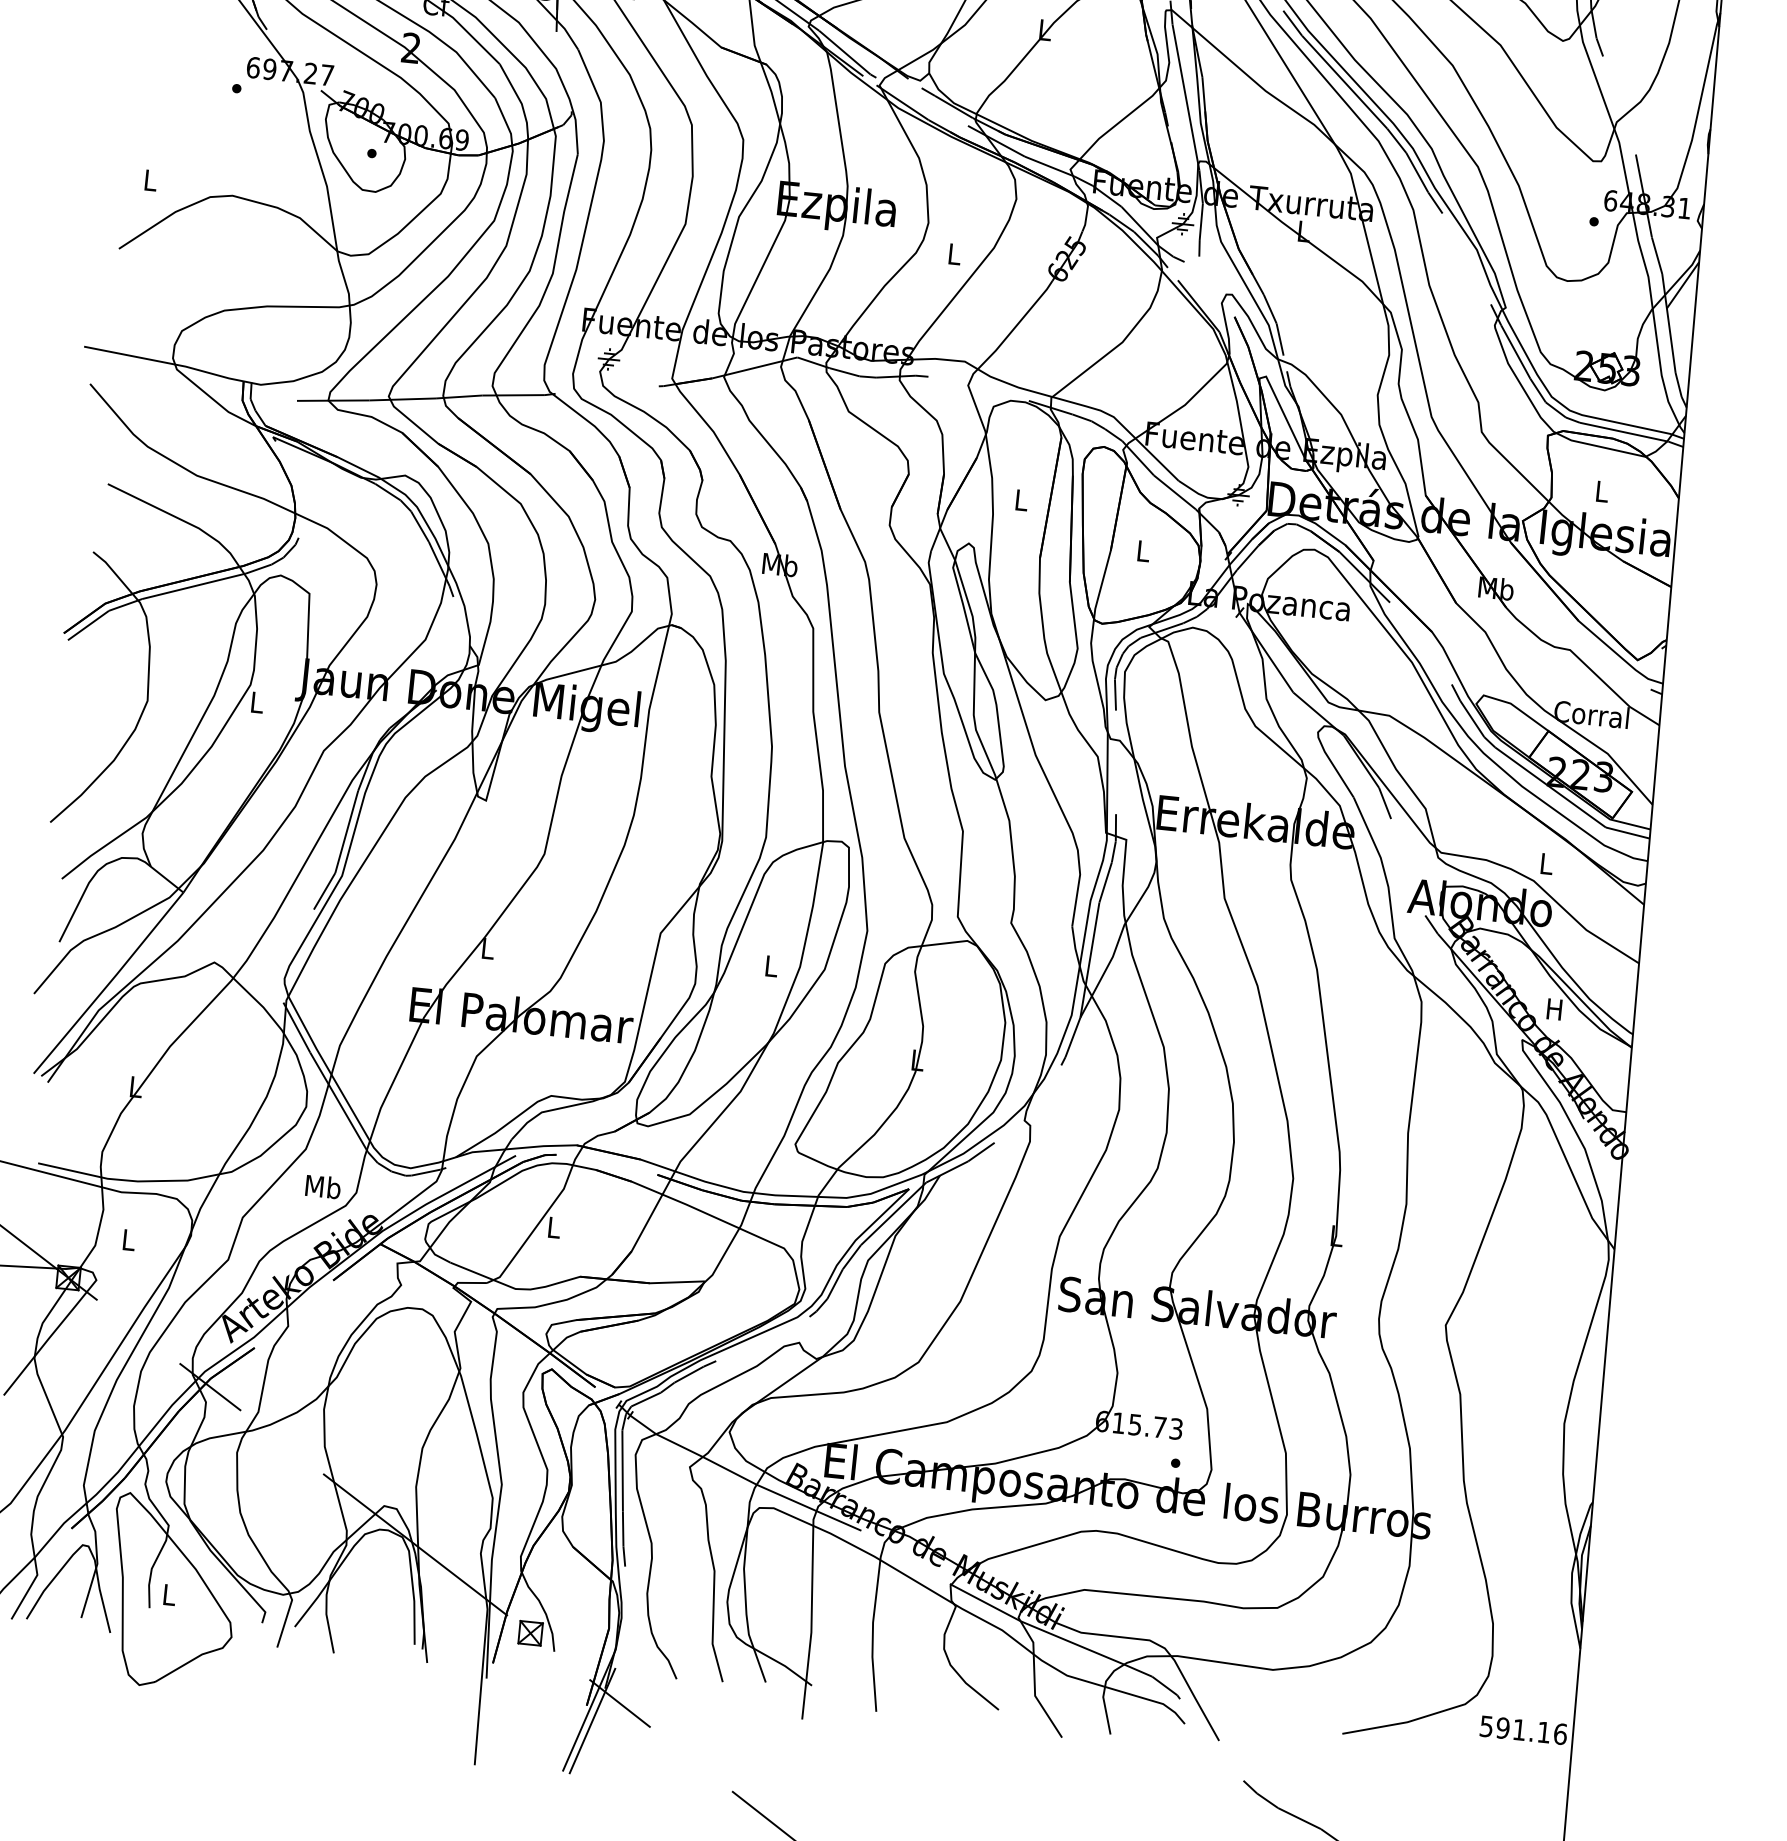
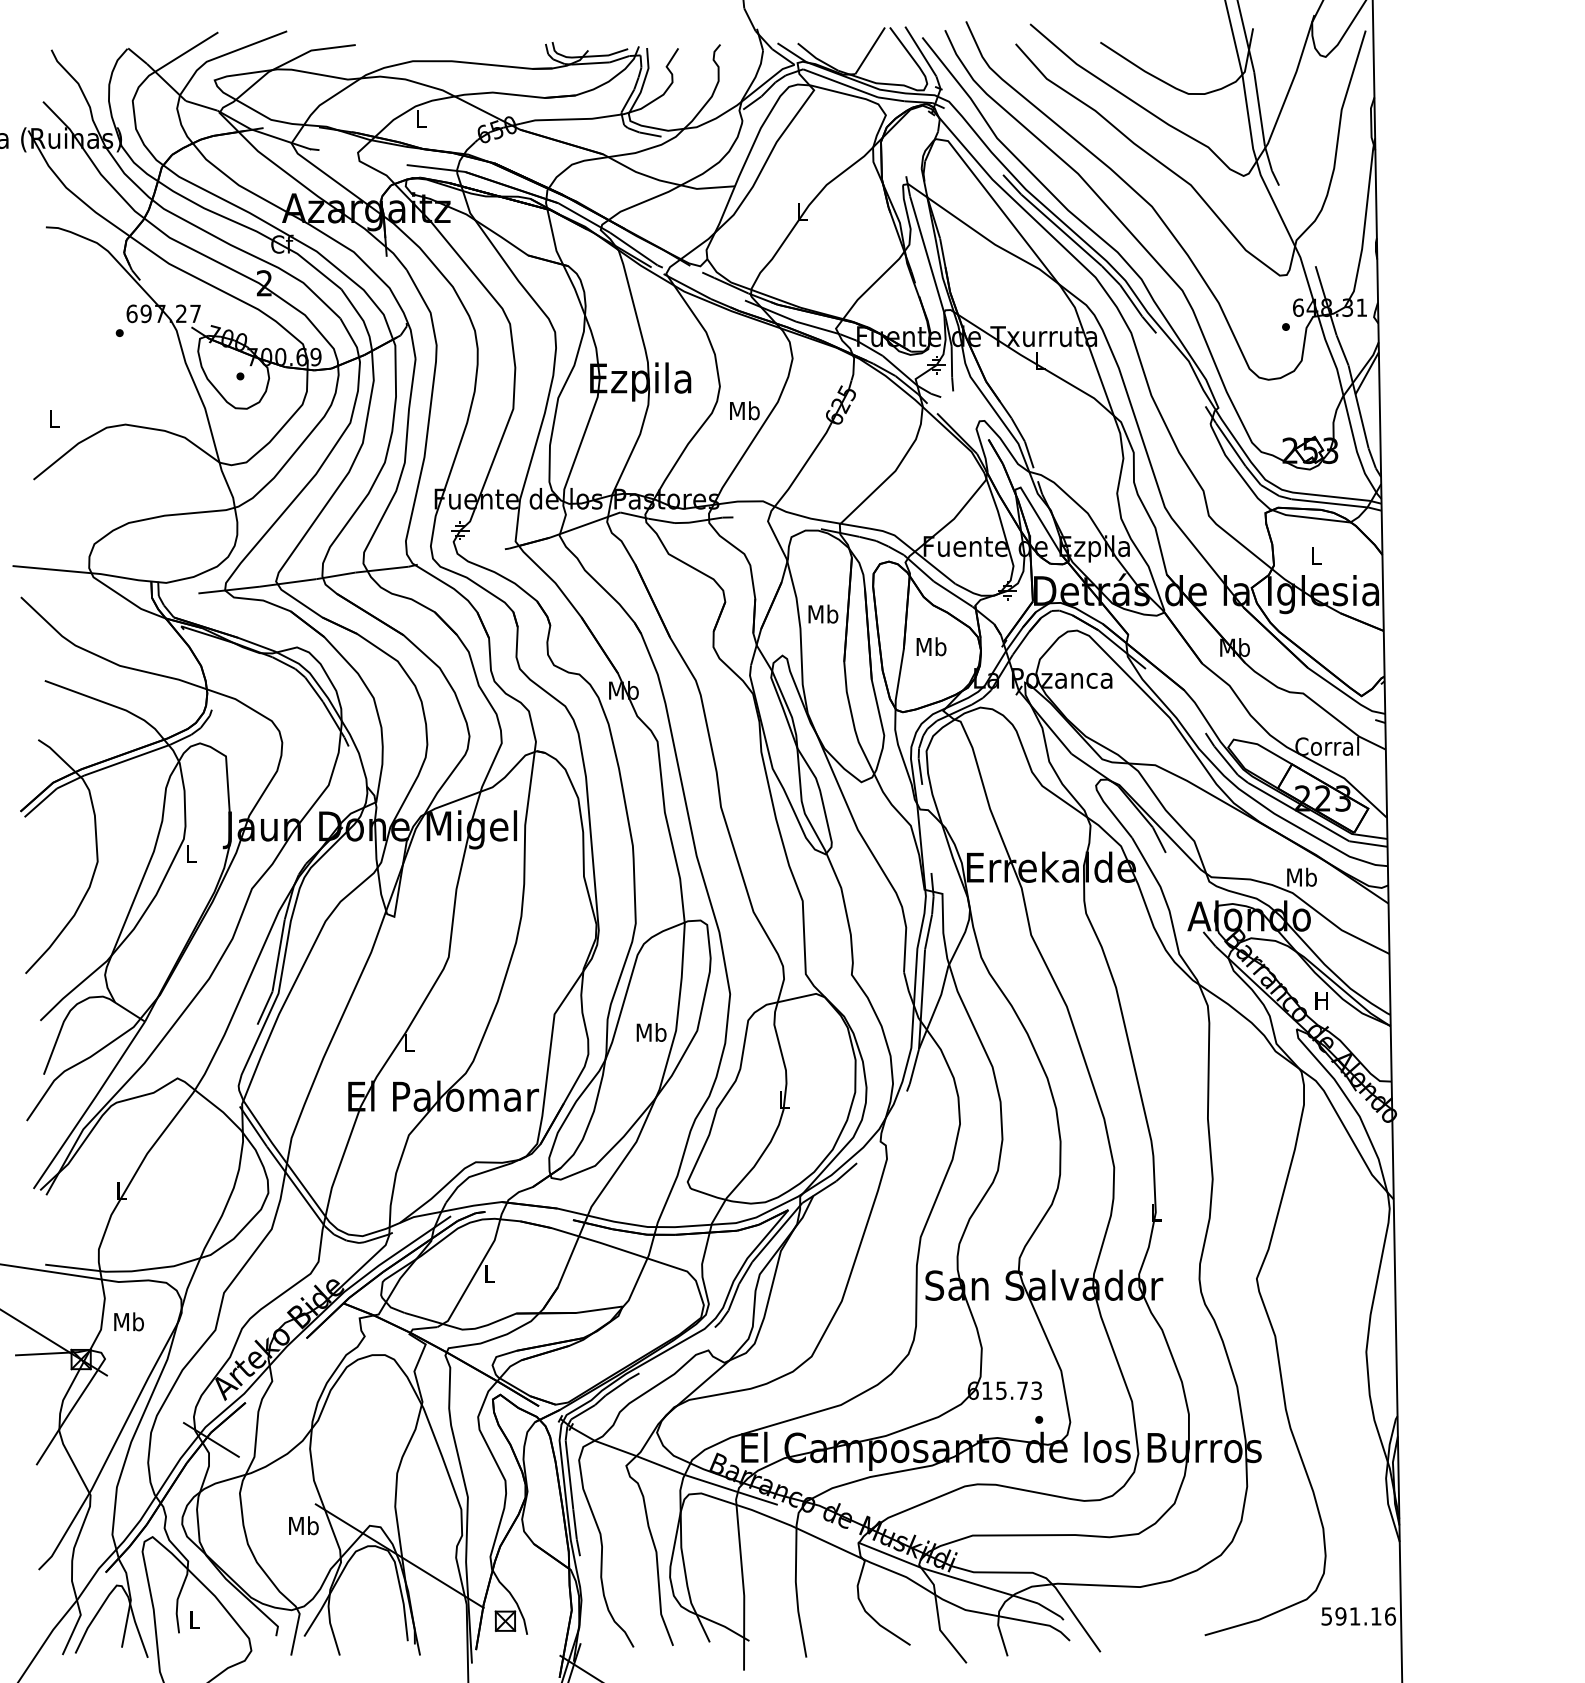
text: (954, 253) -> (744, 410), L -> Mb
text: (1021, 499) -> (823, 613), L -> Mb
text: (1143, 550) -> (931, 646), L -> Mb
text: (1546, 862) -> (1301, 876), L -> Mb
text: (771, 966) -> (651, 1032), L -> Mb
text: (322, 1186) -> (303, 1525), moved
text: (128, 1239) -> (128, 1321), L -> Mb

